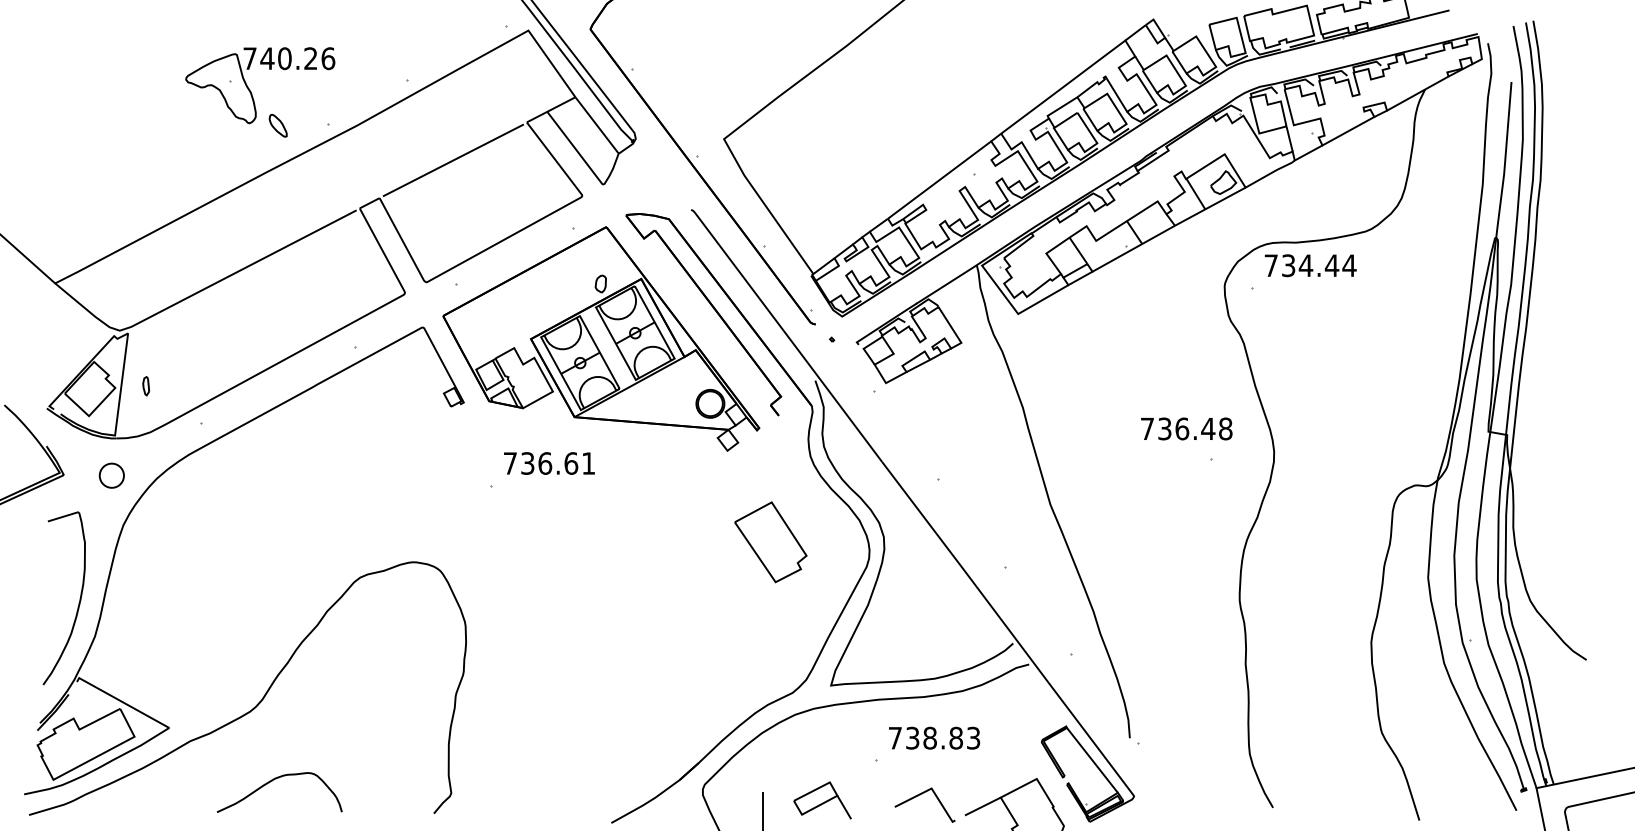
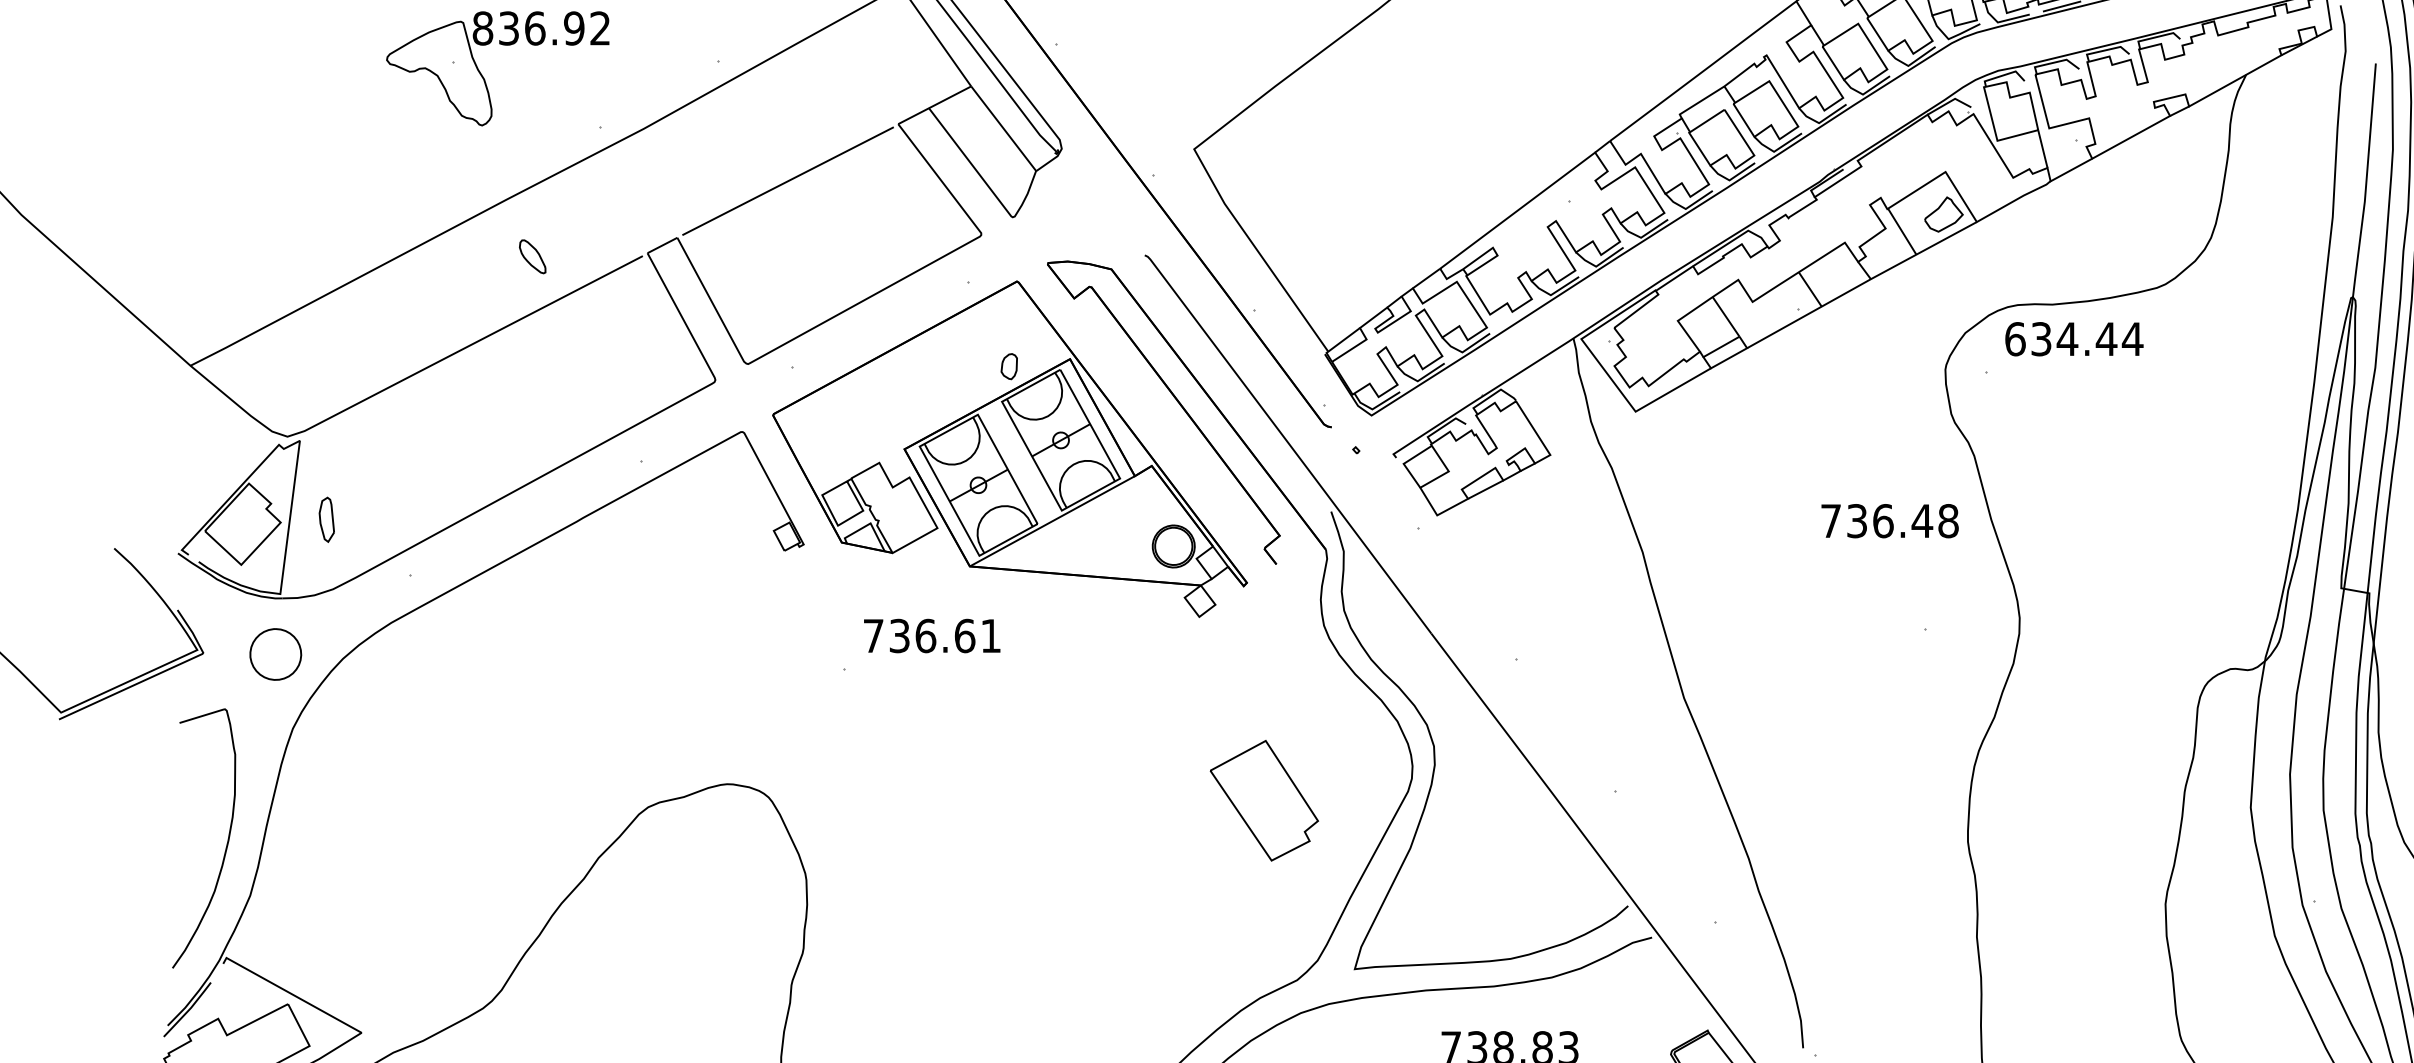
text: (289, 58) -> (542, 28), 740.26 -> 836.92
part: (277, 125) -> (531, 256), moved
text: (1271, 265) -> (2015, 338), 734.44 -> 634.44
part: (146, 386) -> (327, 520), size x1.6
text: (1186, 428) -> (1889, 520), moved
part: (111, 475) -> (275, 653), size x1.4
part: (770, 542) -> (1263, 801), moved

